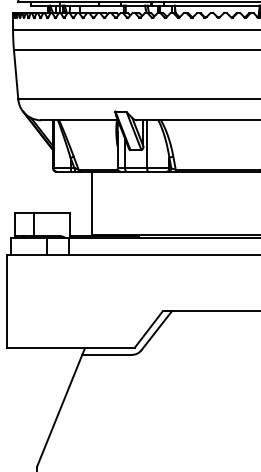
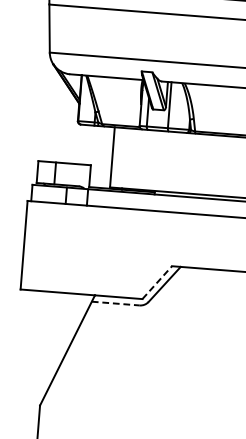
line: (149, 329) -> (158, 282), solid -> dashed
line: (107, 354) -> (115, 303), solid -> dashed

